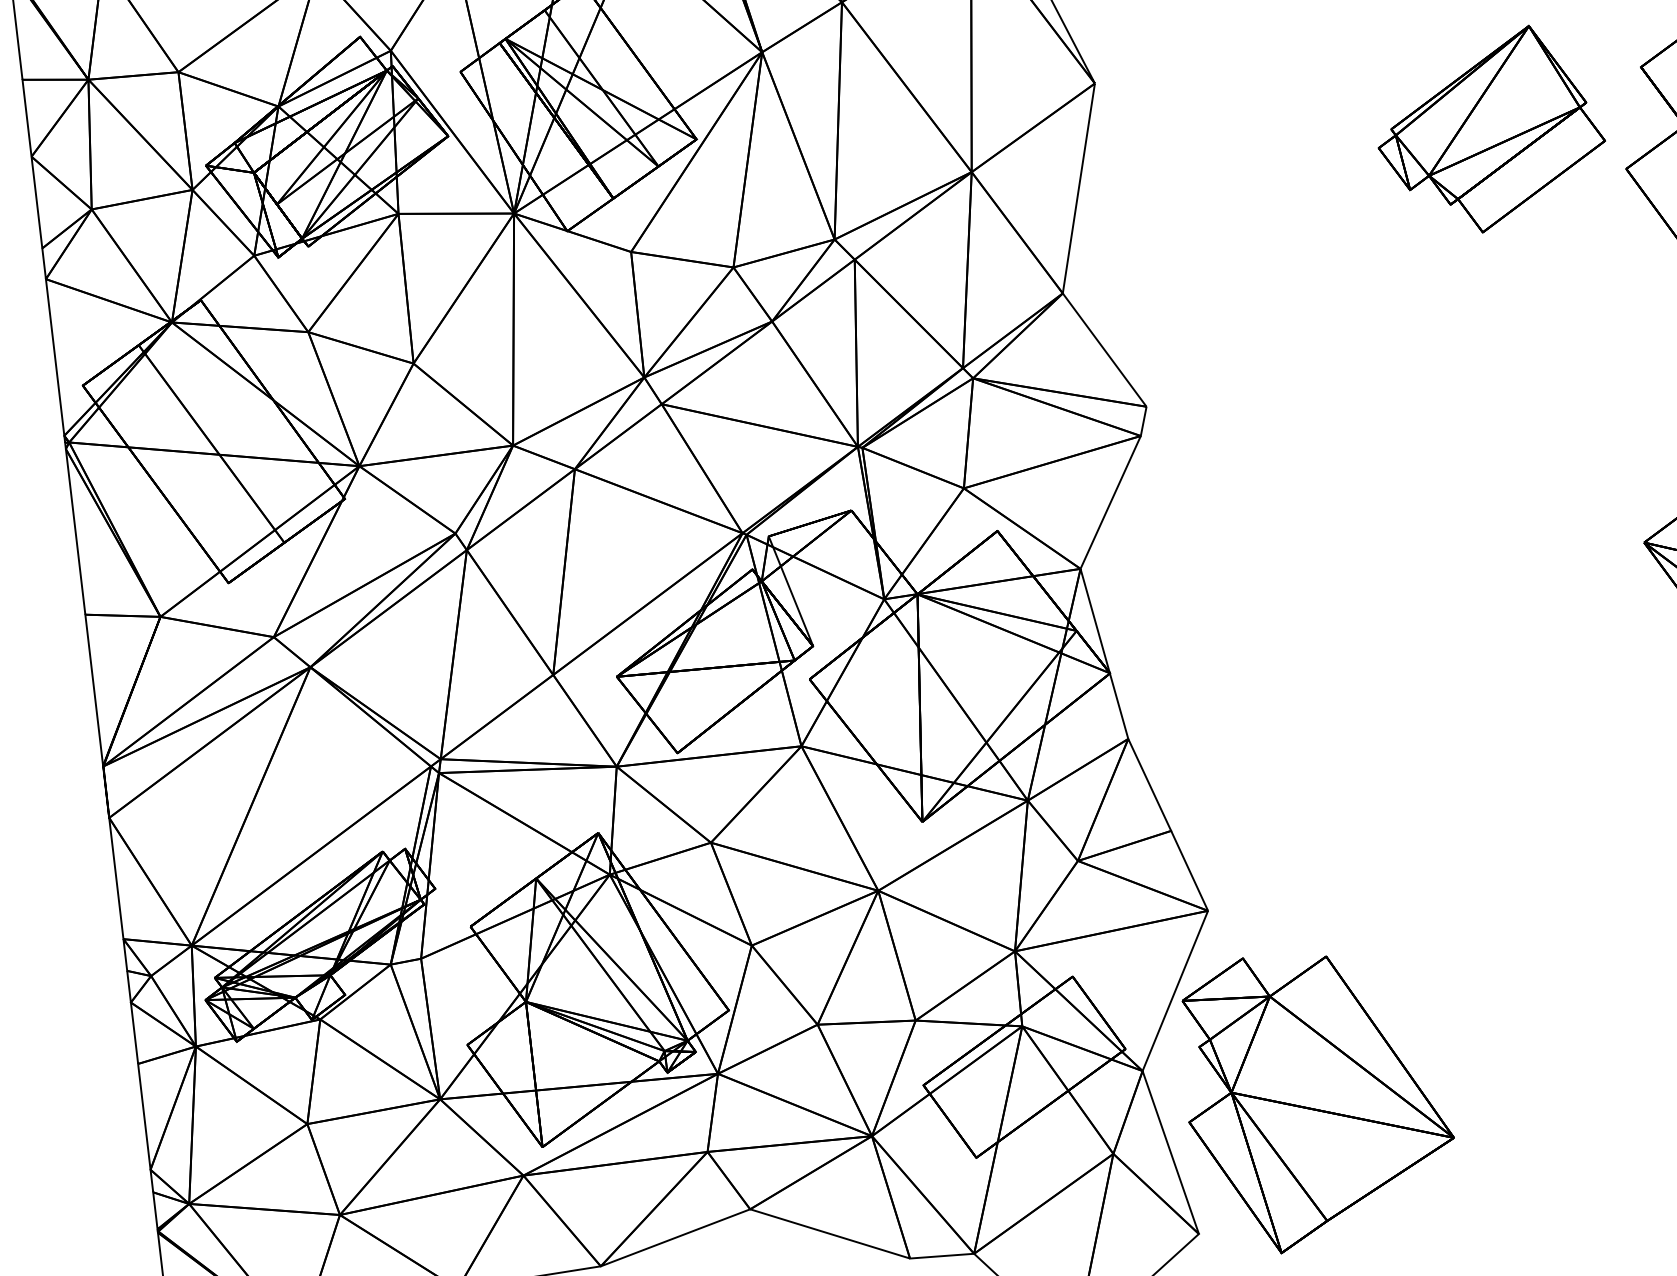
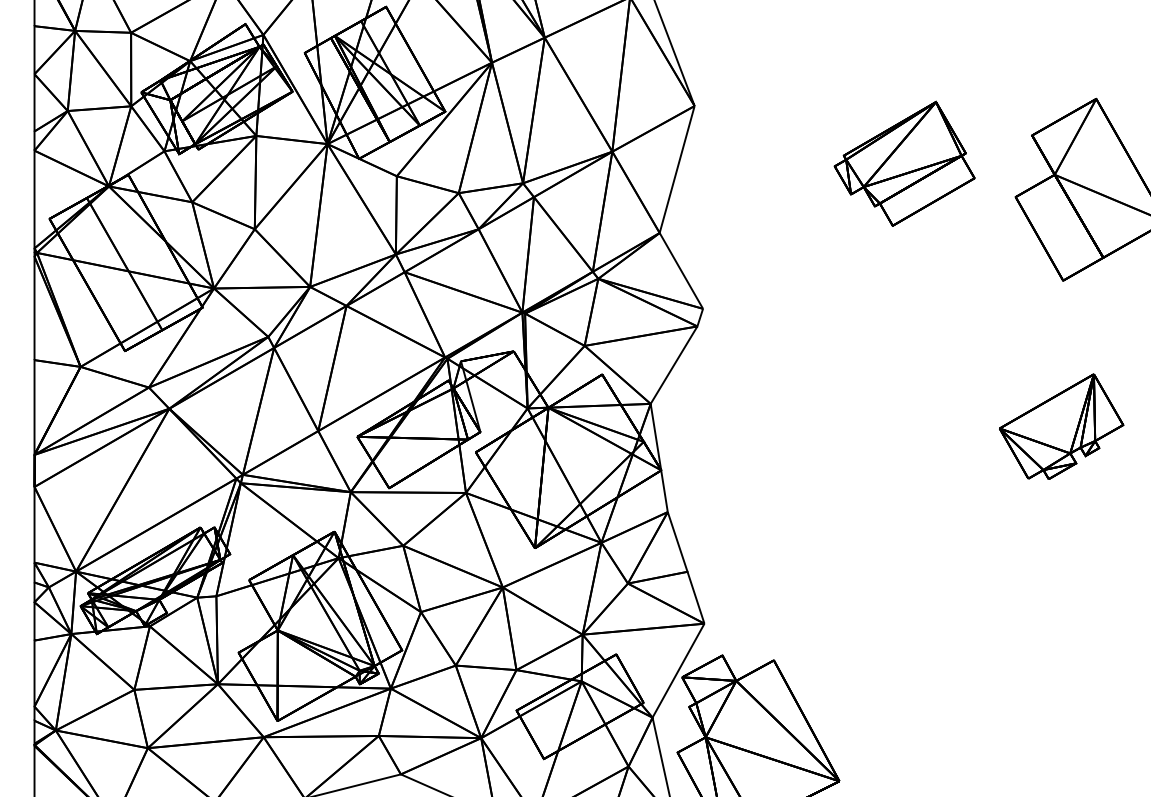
part: (1489, 130) -> (904, 163), moved

